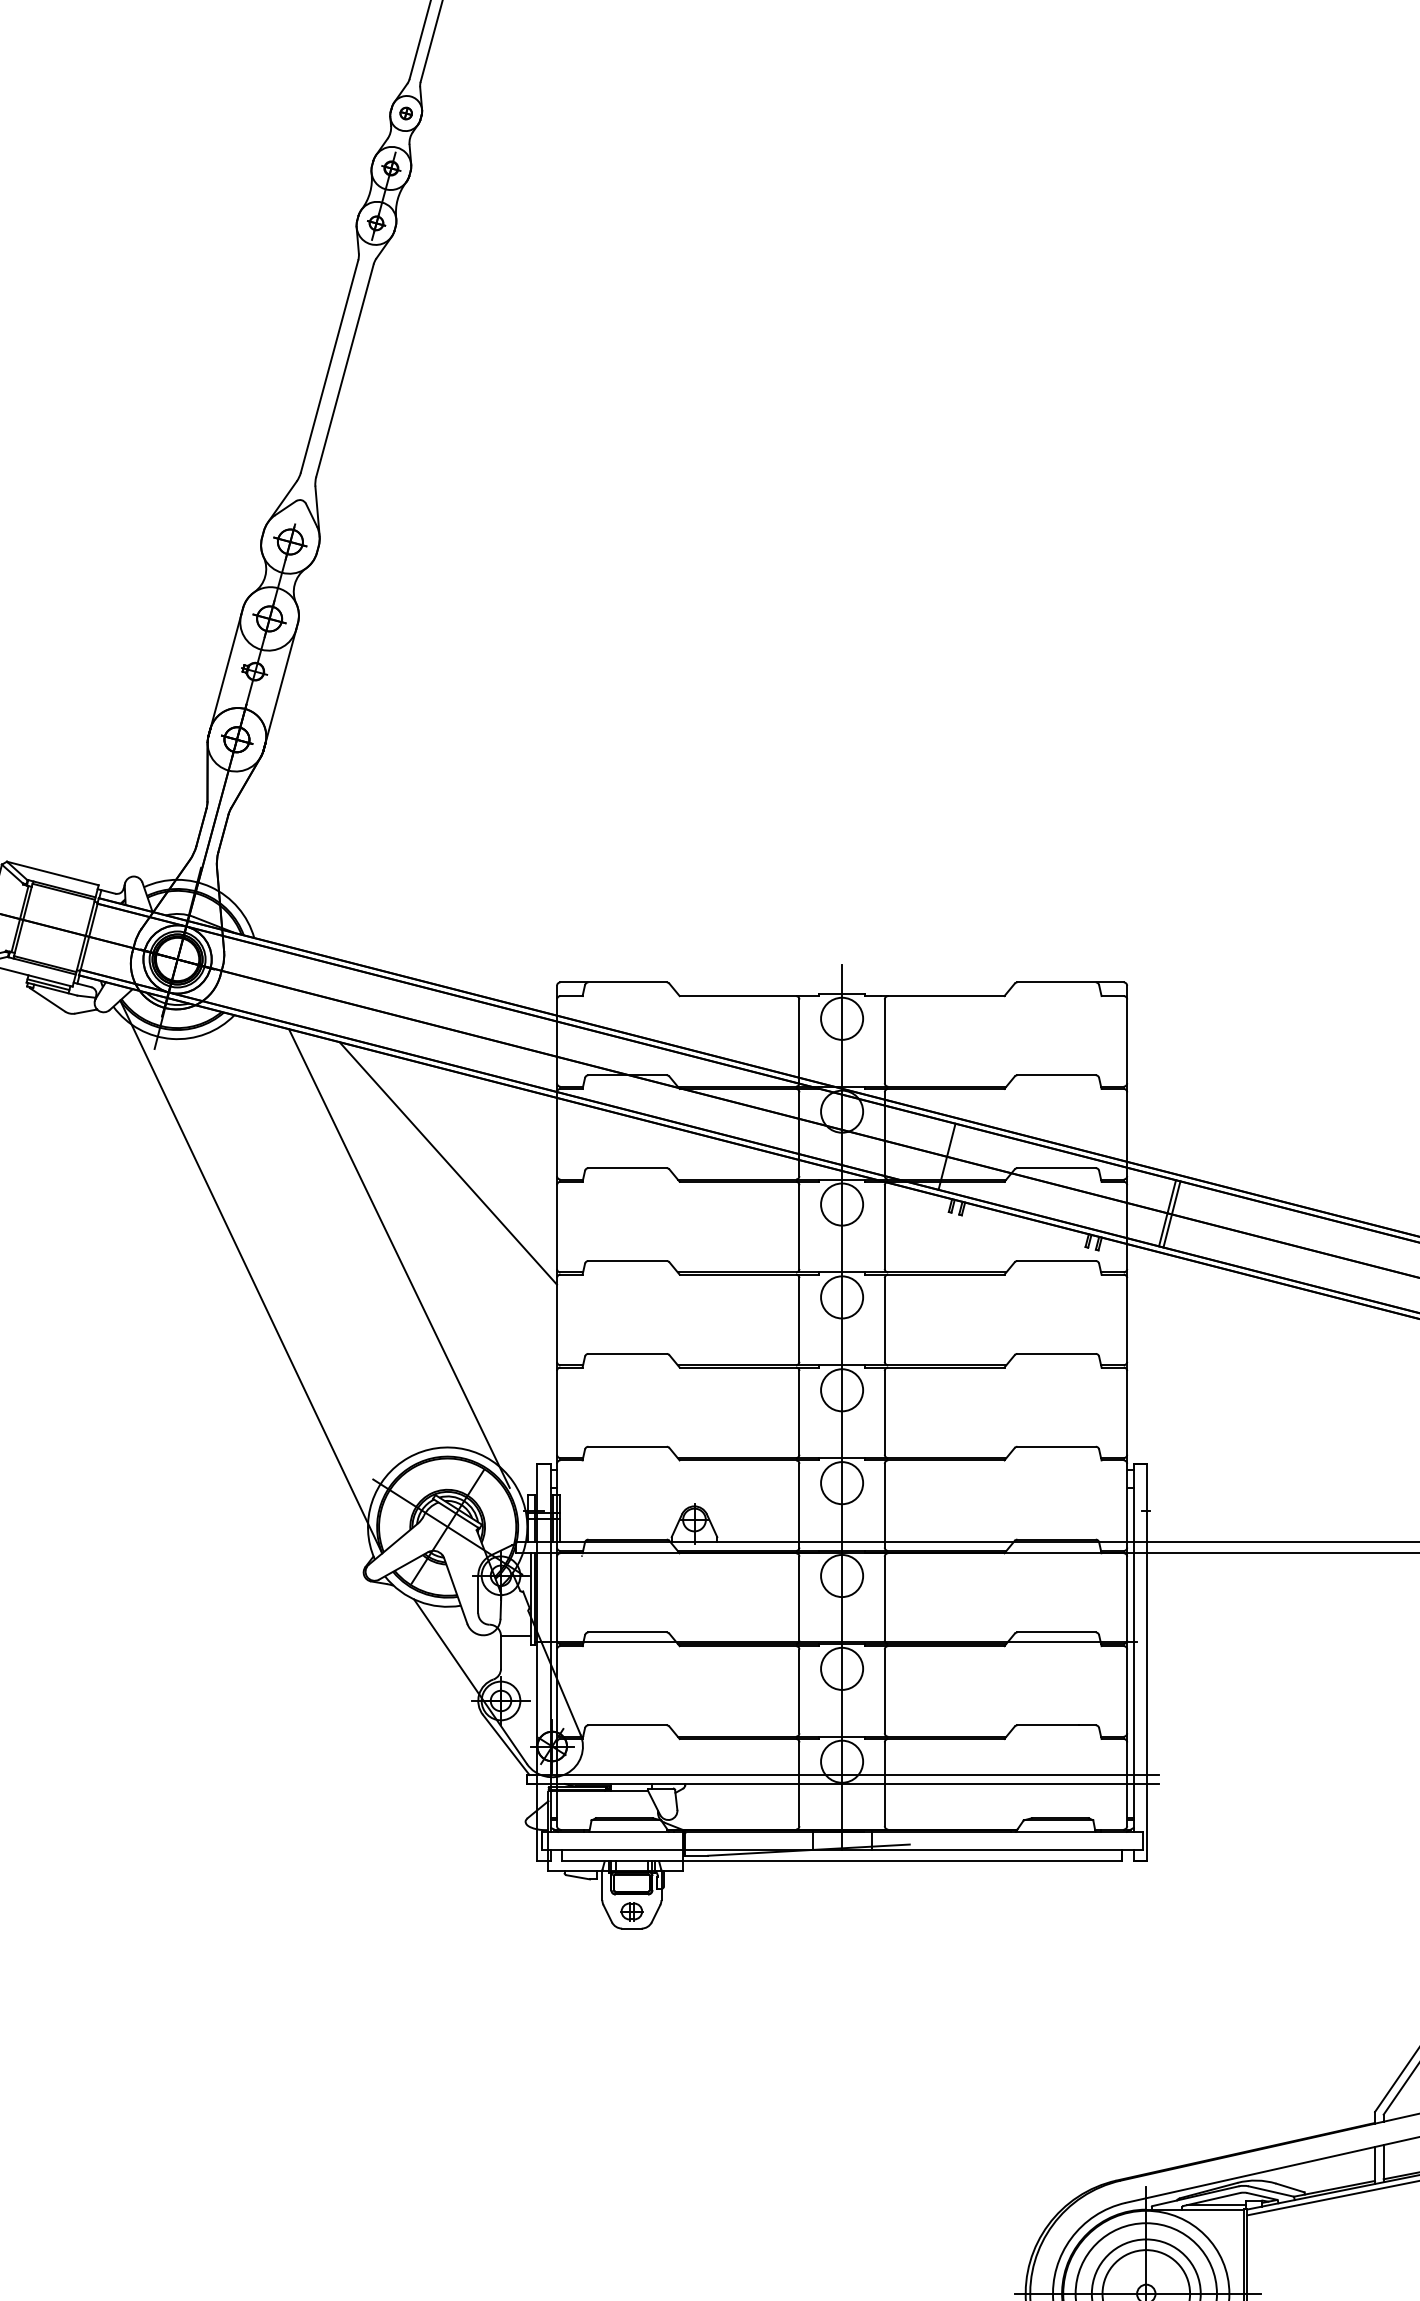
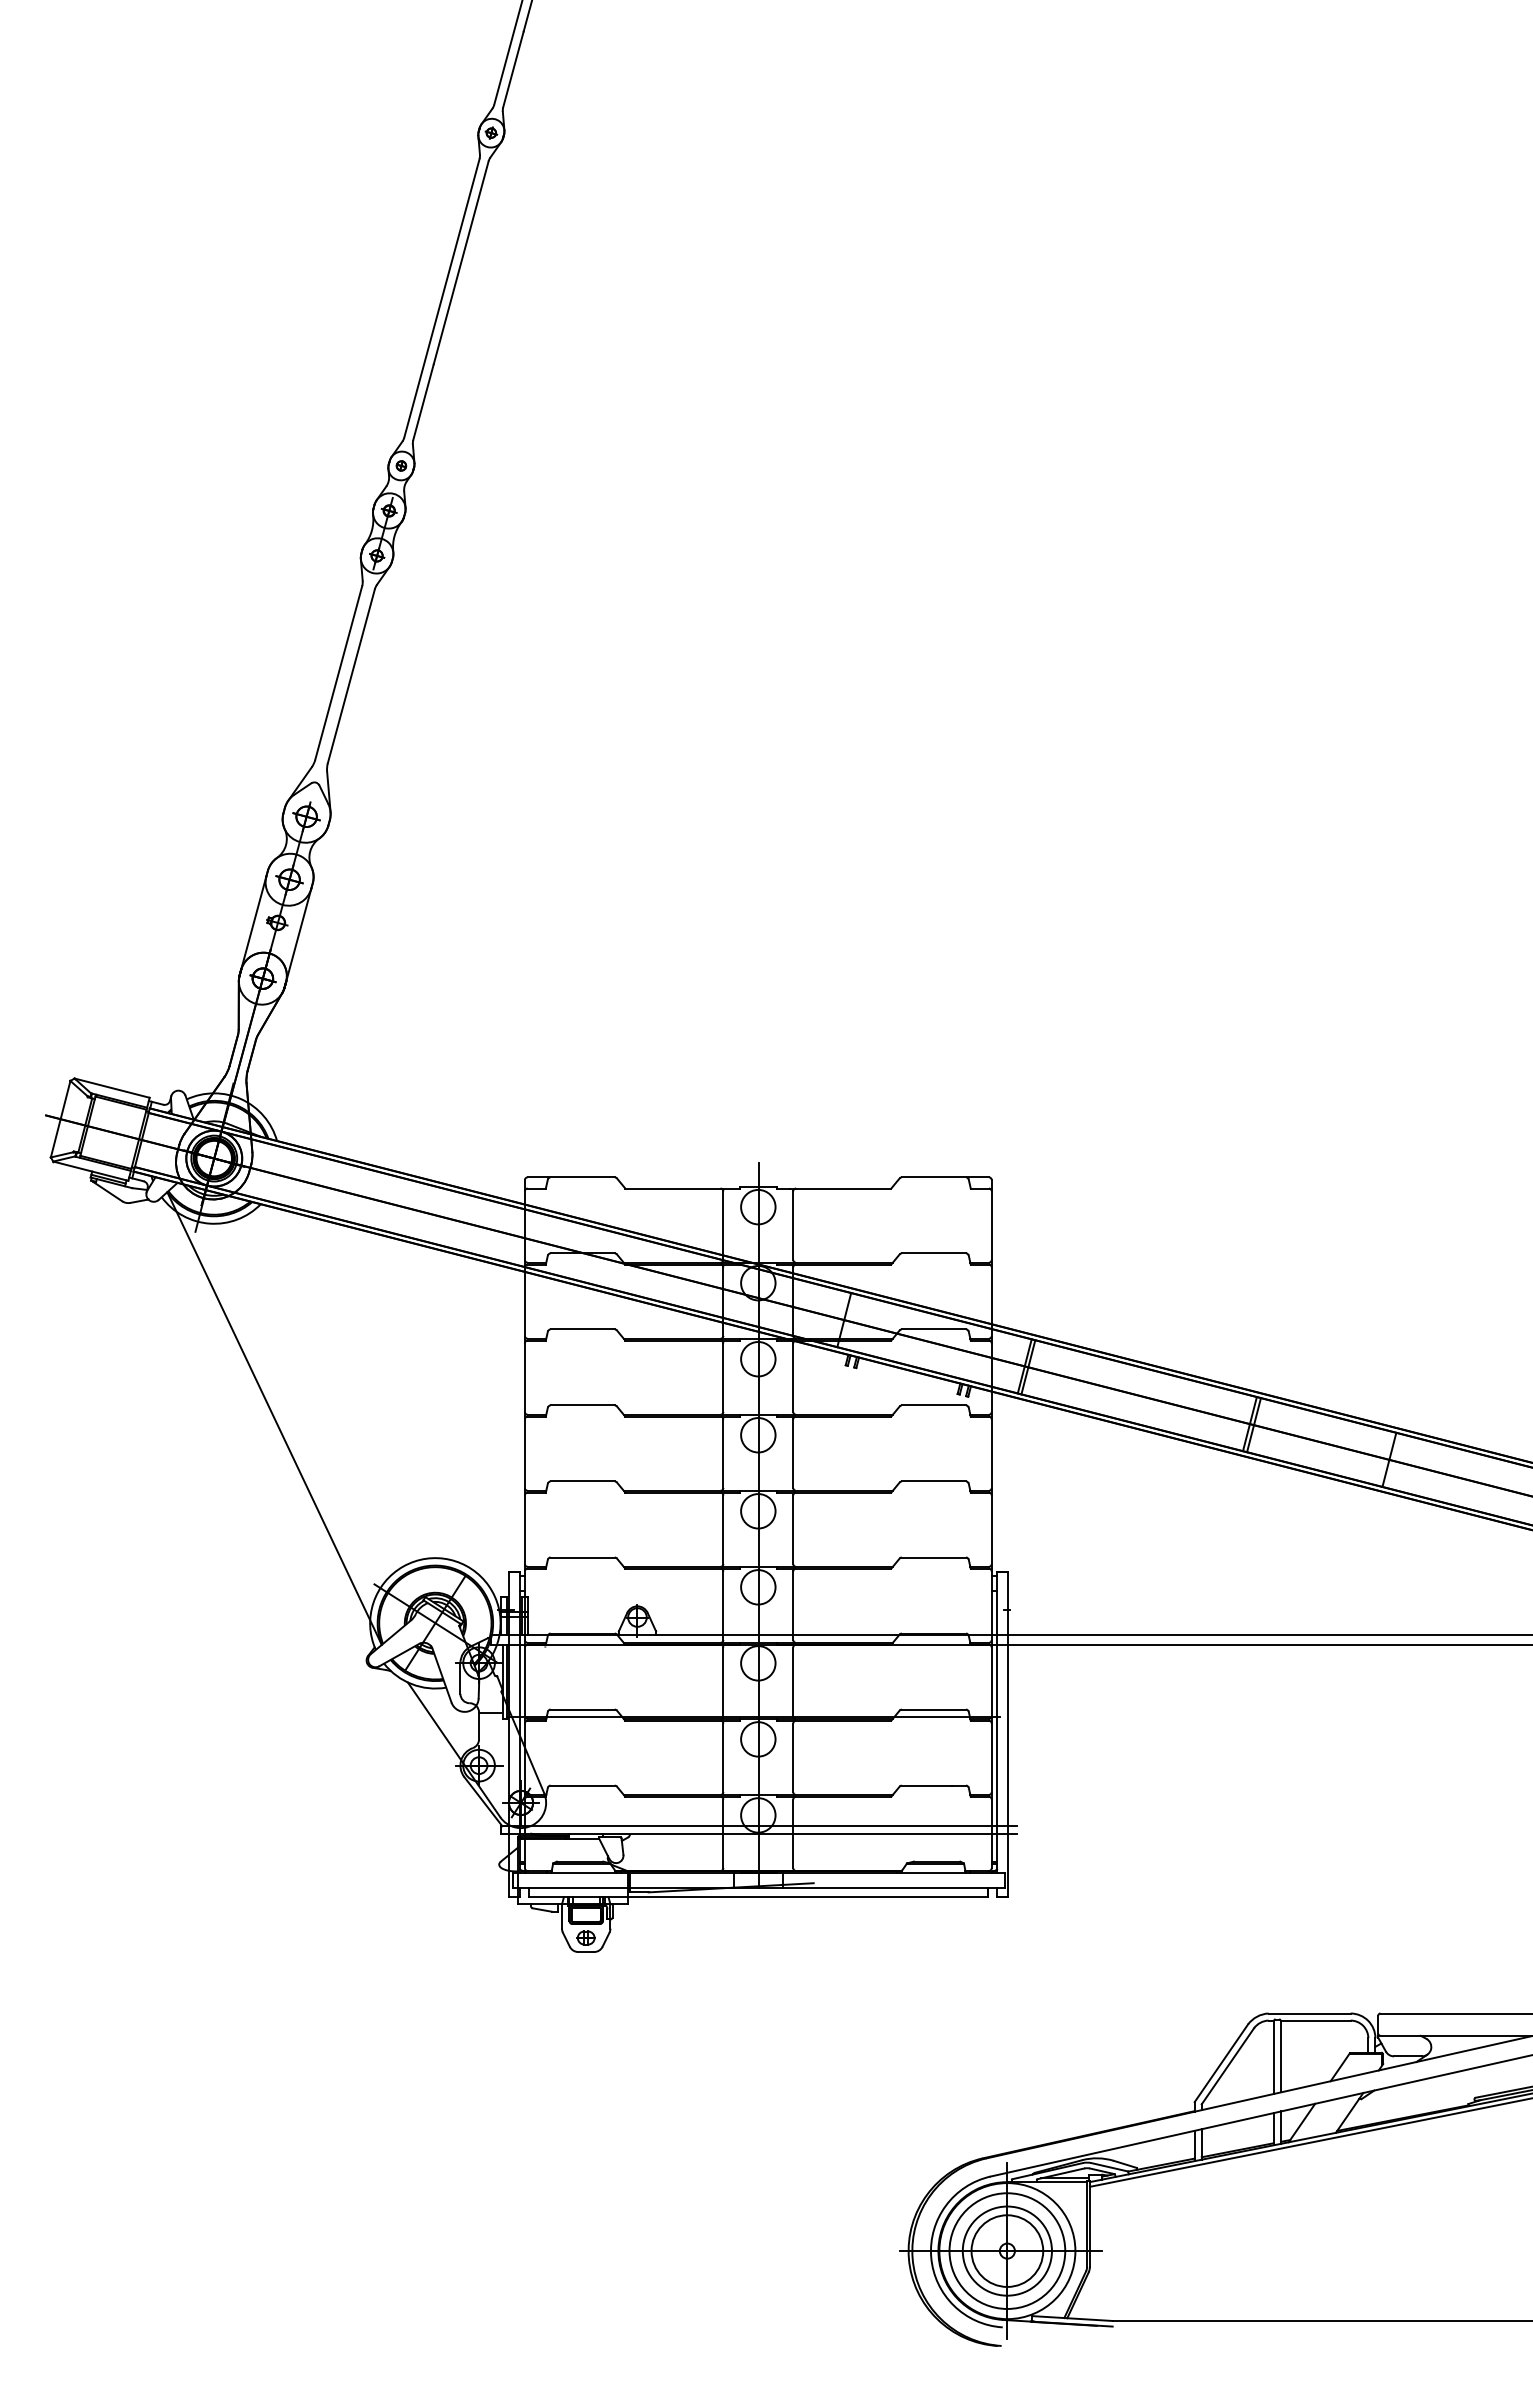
line: (447, 1163) -> (435, 1325), removed
line: (398, 1258) -> (395, 1403), removed

